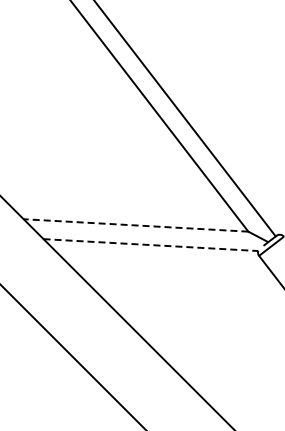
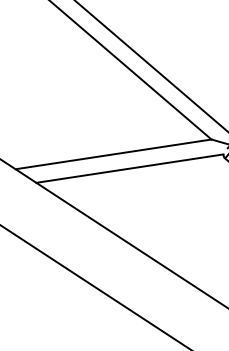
line: (136, 225) -> (113, 154), dashed -> solid
line: (150, 245) -> (129, 169), dashed -> solid

